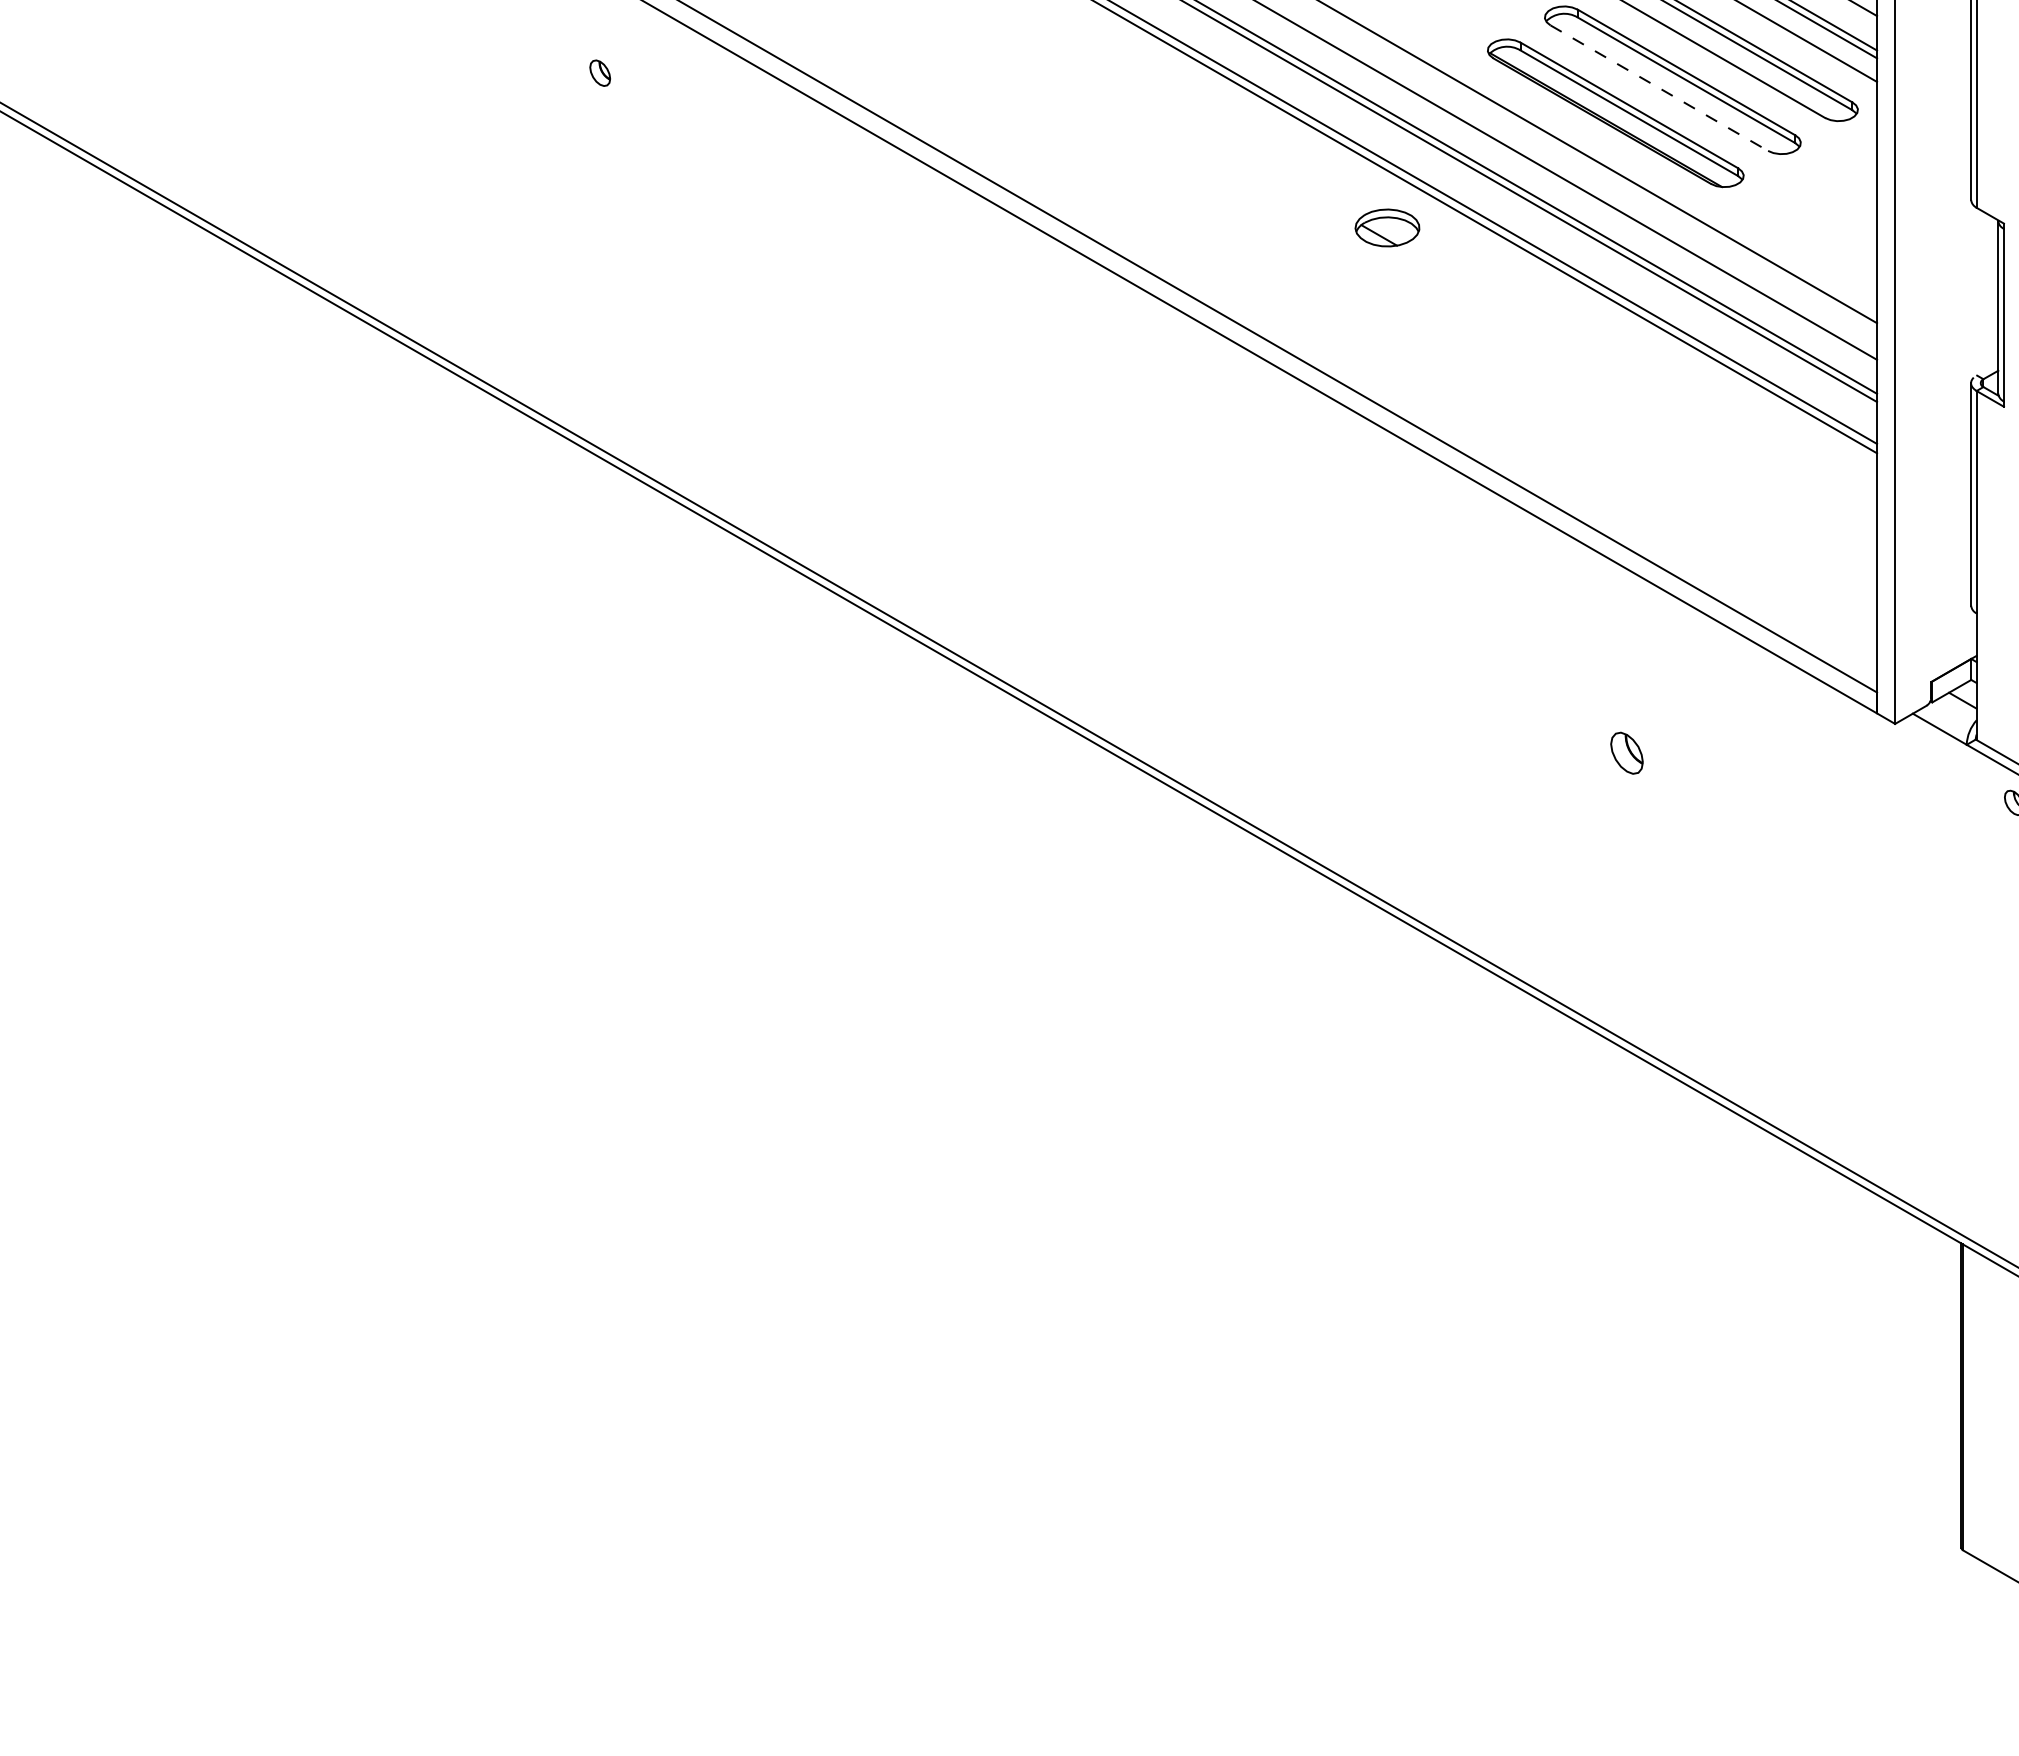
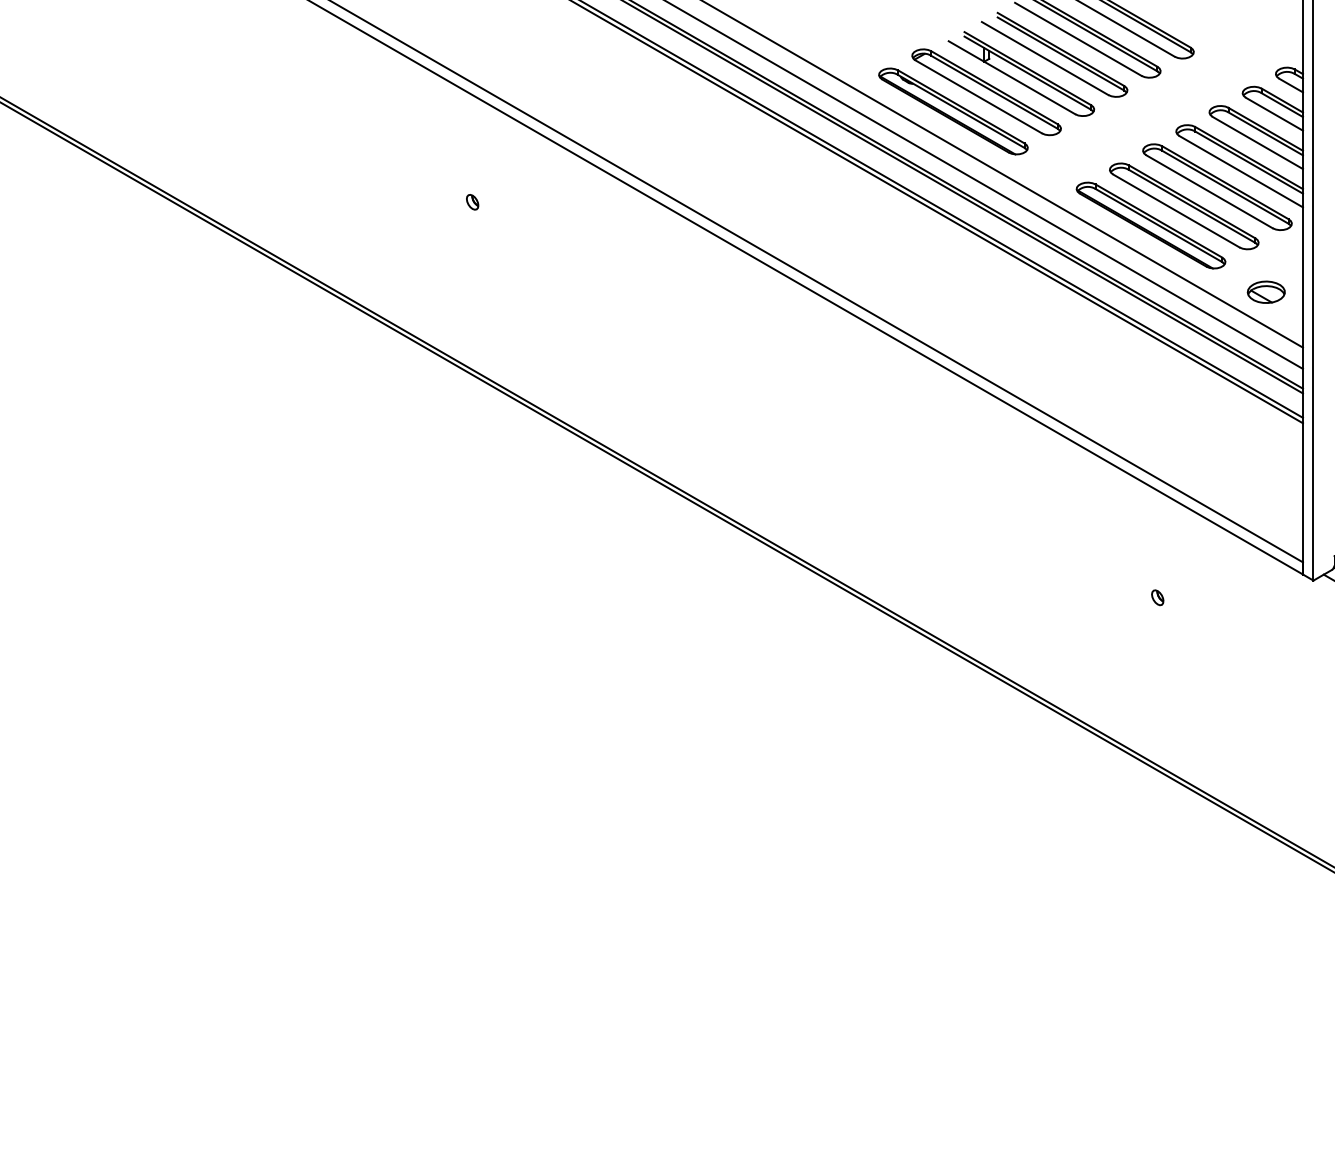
part: (600, 73) -> (472, 202), moved
line: (1659, 89) -> (1176, 211), dashed -> solid
part: (1386, 226) -> (1265, 291), moved
part: (1626, 752) -> (1157, 597), size x0.62

